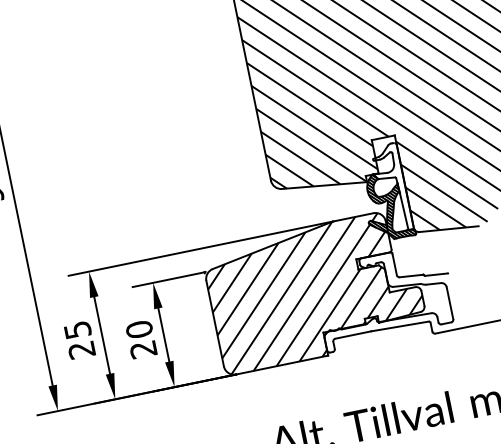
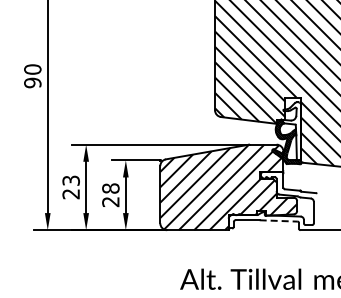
line: (401, 325) -> (279, 220), solid -> dashed
text: (76, 329) -> (70, 180), 25 -> 23
text: (138, 329) -> (110, 188), 20 -> 28

